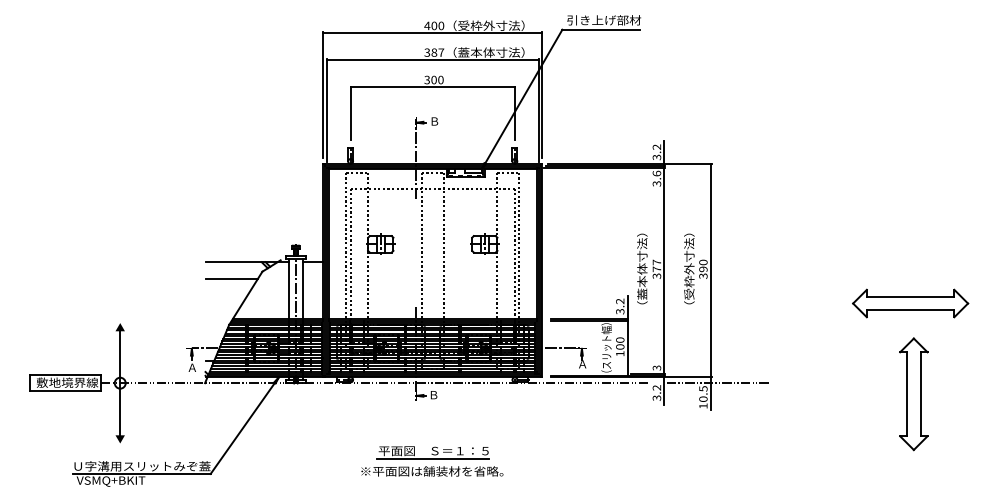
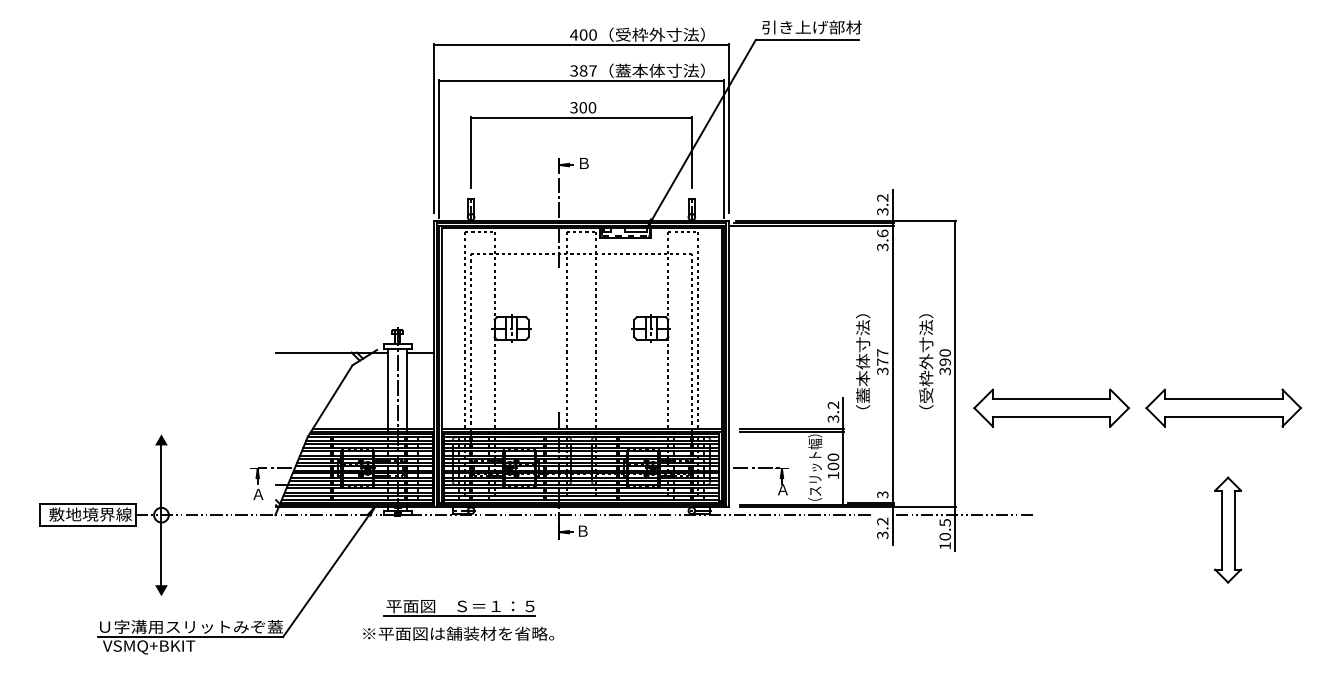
line: (231, 278) -> (310, 374), removed
part: (782, 303) -> (1051, 408), added
part: (913, 394) -> (1227, 530), size x0.7
part: (432, 461) -> (458, 620), moved

